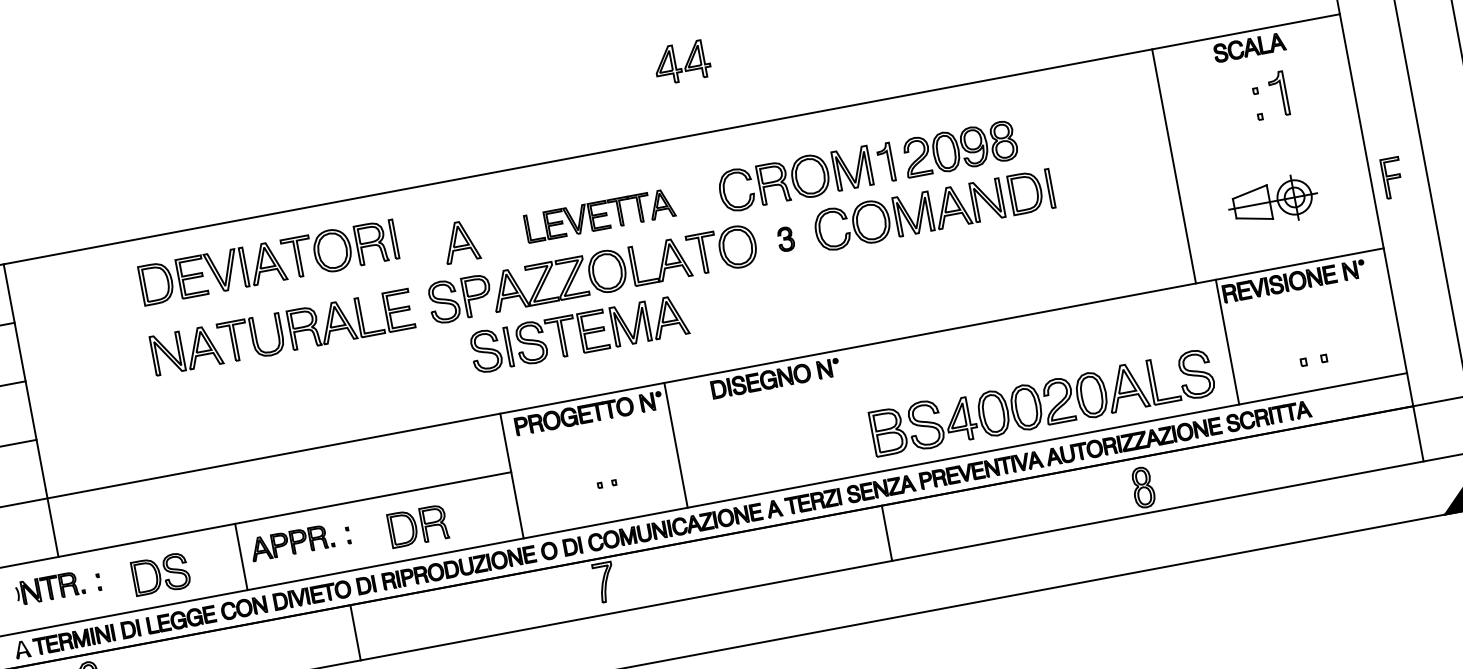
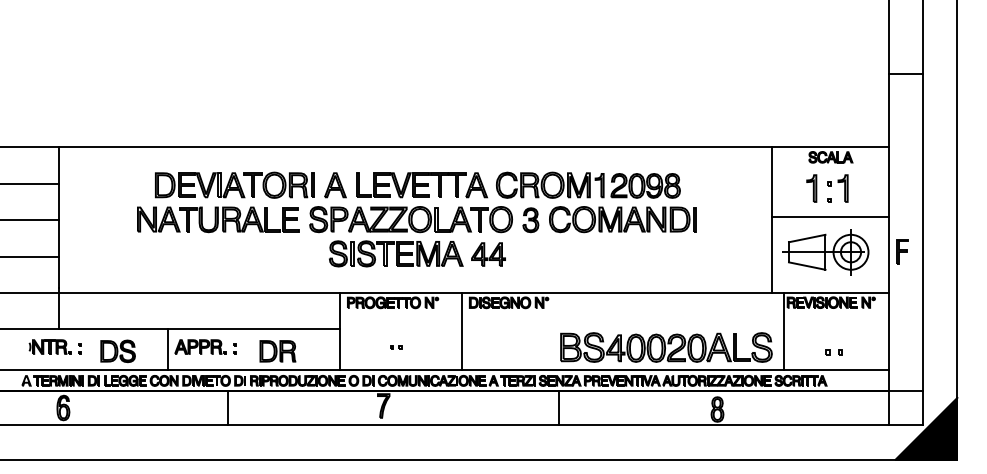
part: (682, 62) -> (488, 254), moved
part: (1227, 103) -> (811, 188), added
line: (1266, 142) -> (830, 216), added
part: (1269, 202) -> (825, 252), size x1.67
part: (599, 216) -> (421, 185), size x1.43
part: (785, 239) -> (530, 220), size x1.67
part: (267, 261) -> (234, 184), moved
line: (675, 445) -> (461, 331), moved

